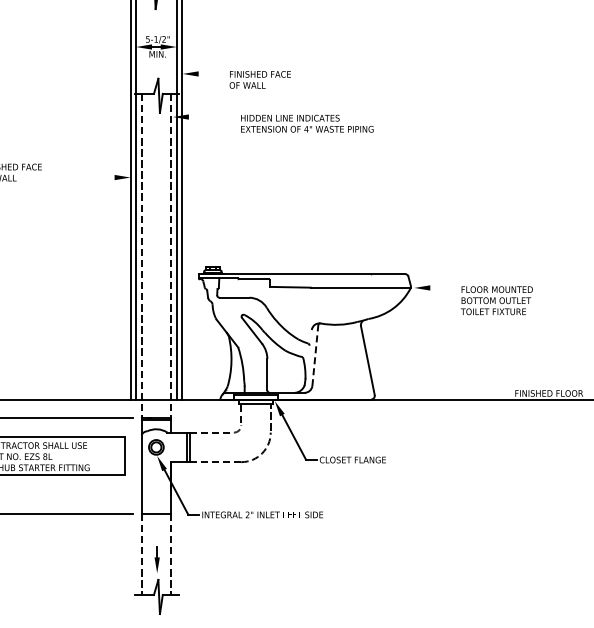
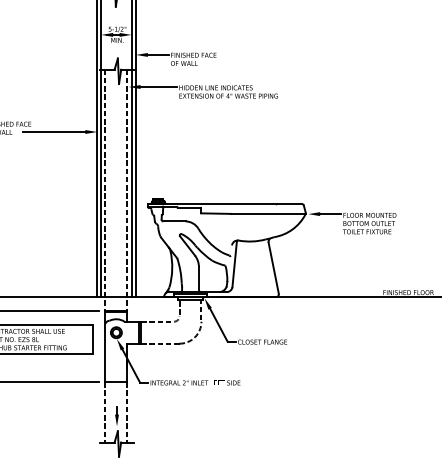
line: (212, 73) -> (158, 54), added
line: (212, 117) -> (158, 87), added
line: (72, 177) -> (54, 131), added
line: (444, 287) -> (330, 213), added
line: (315, 355) -> (234, 264), dashed -> solid

